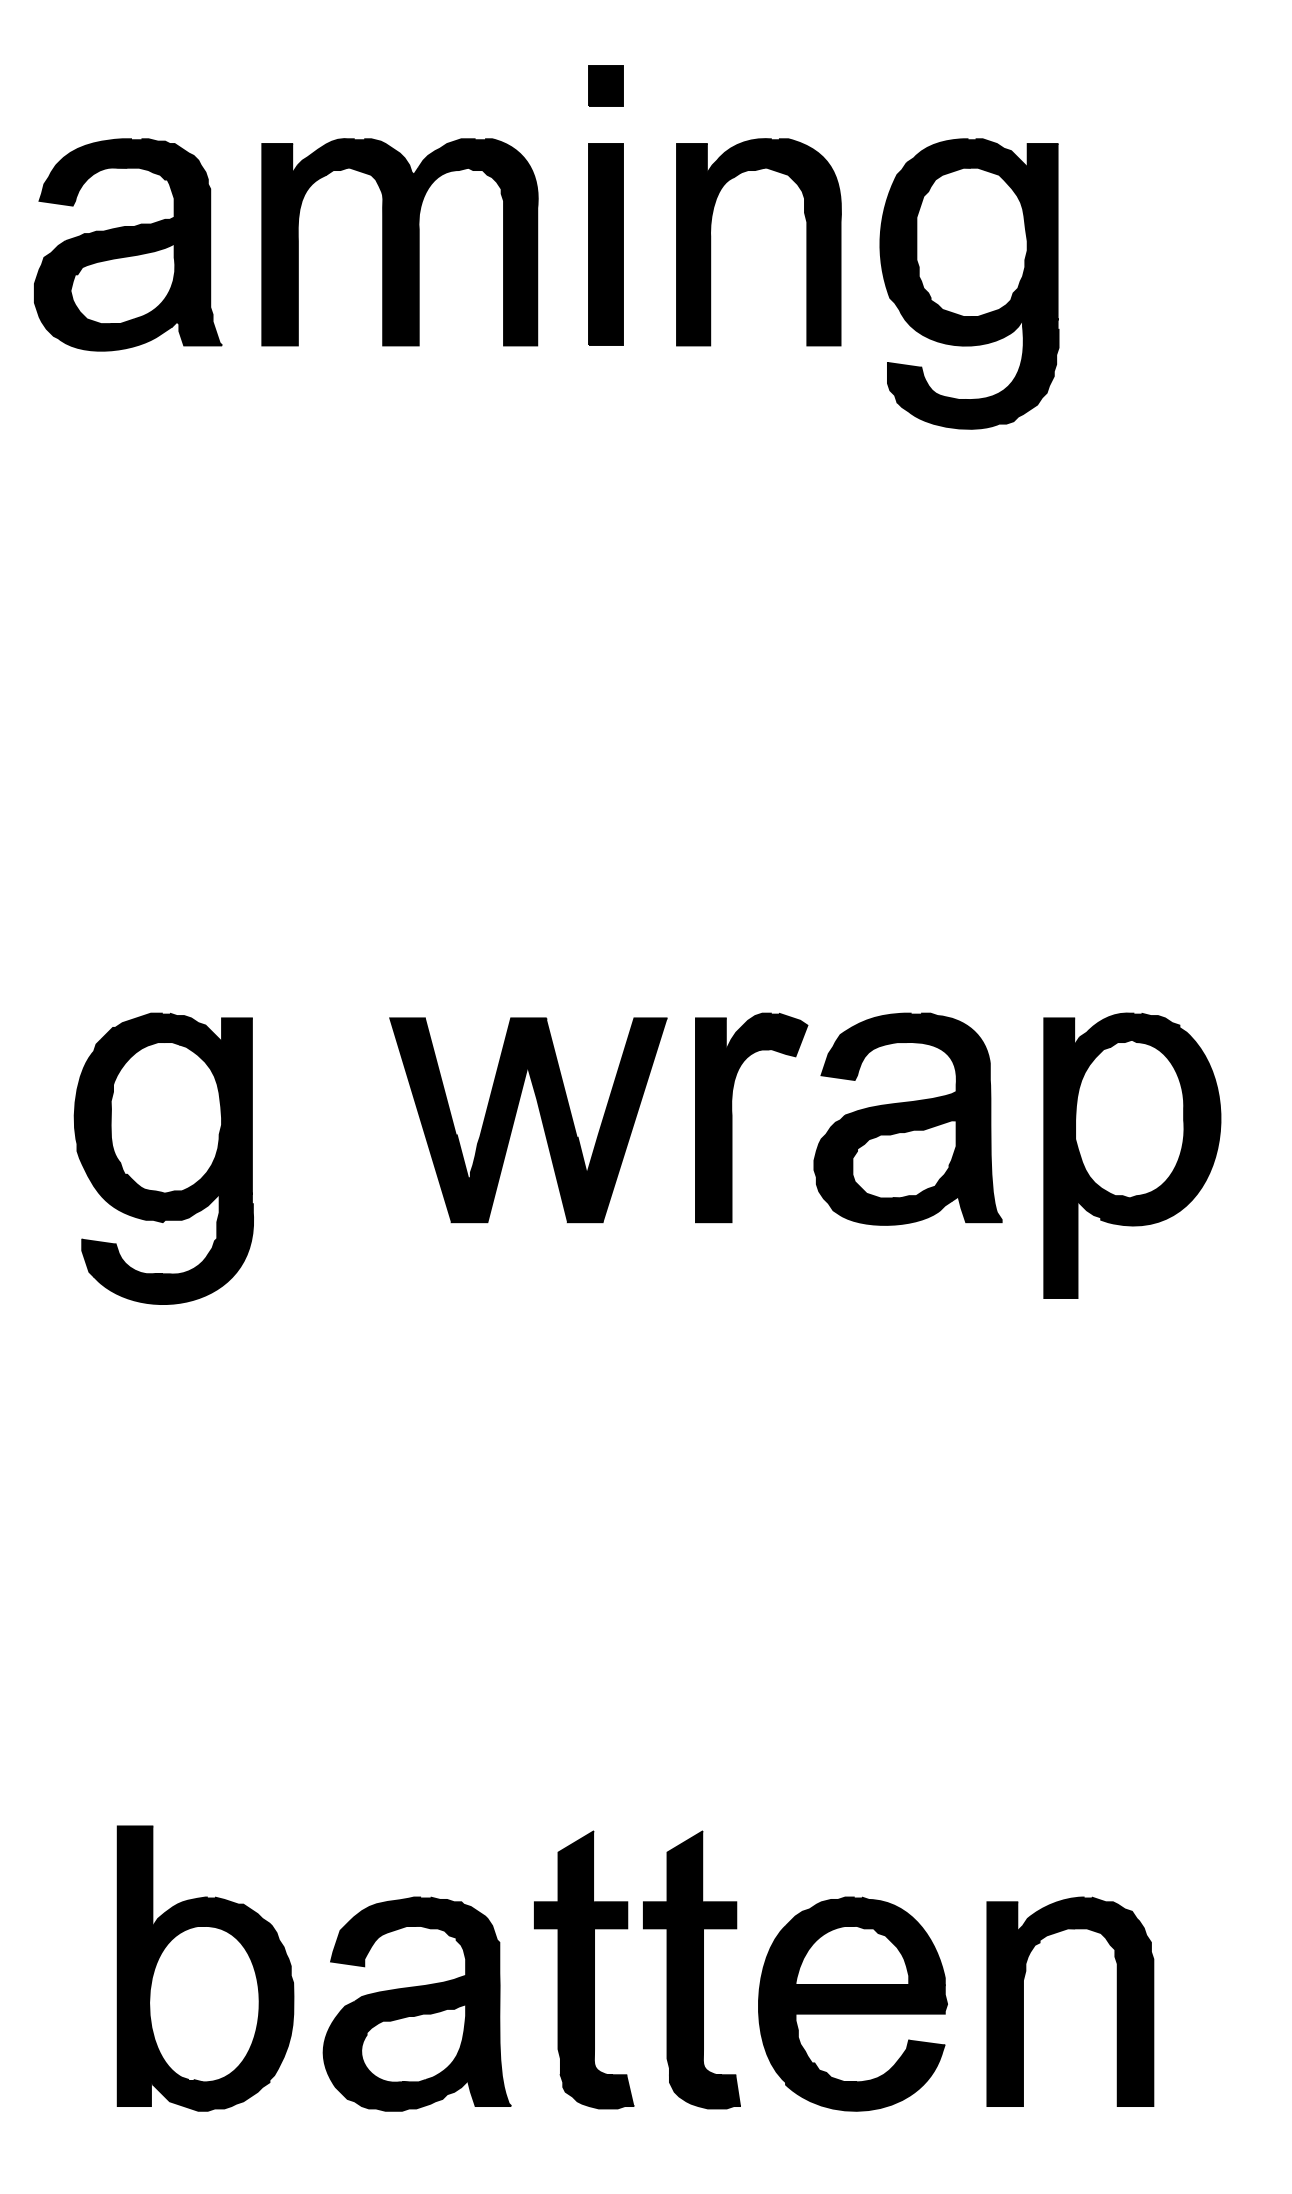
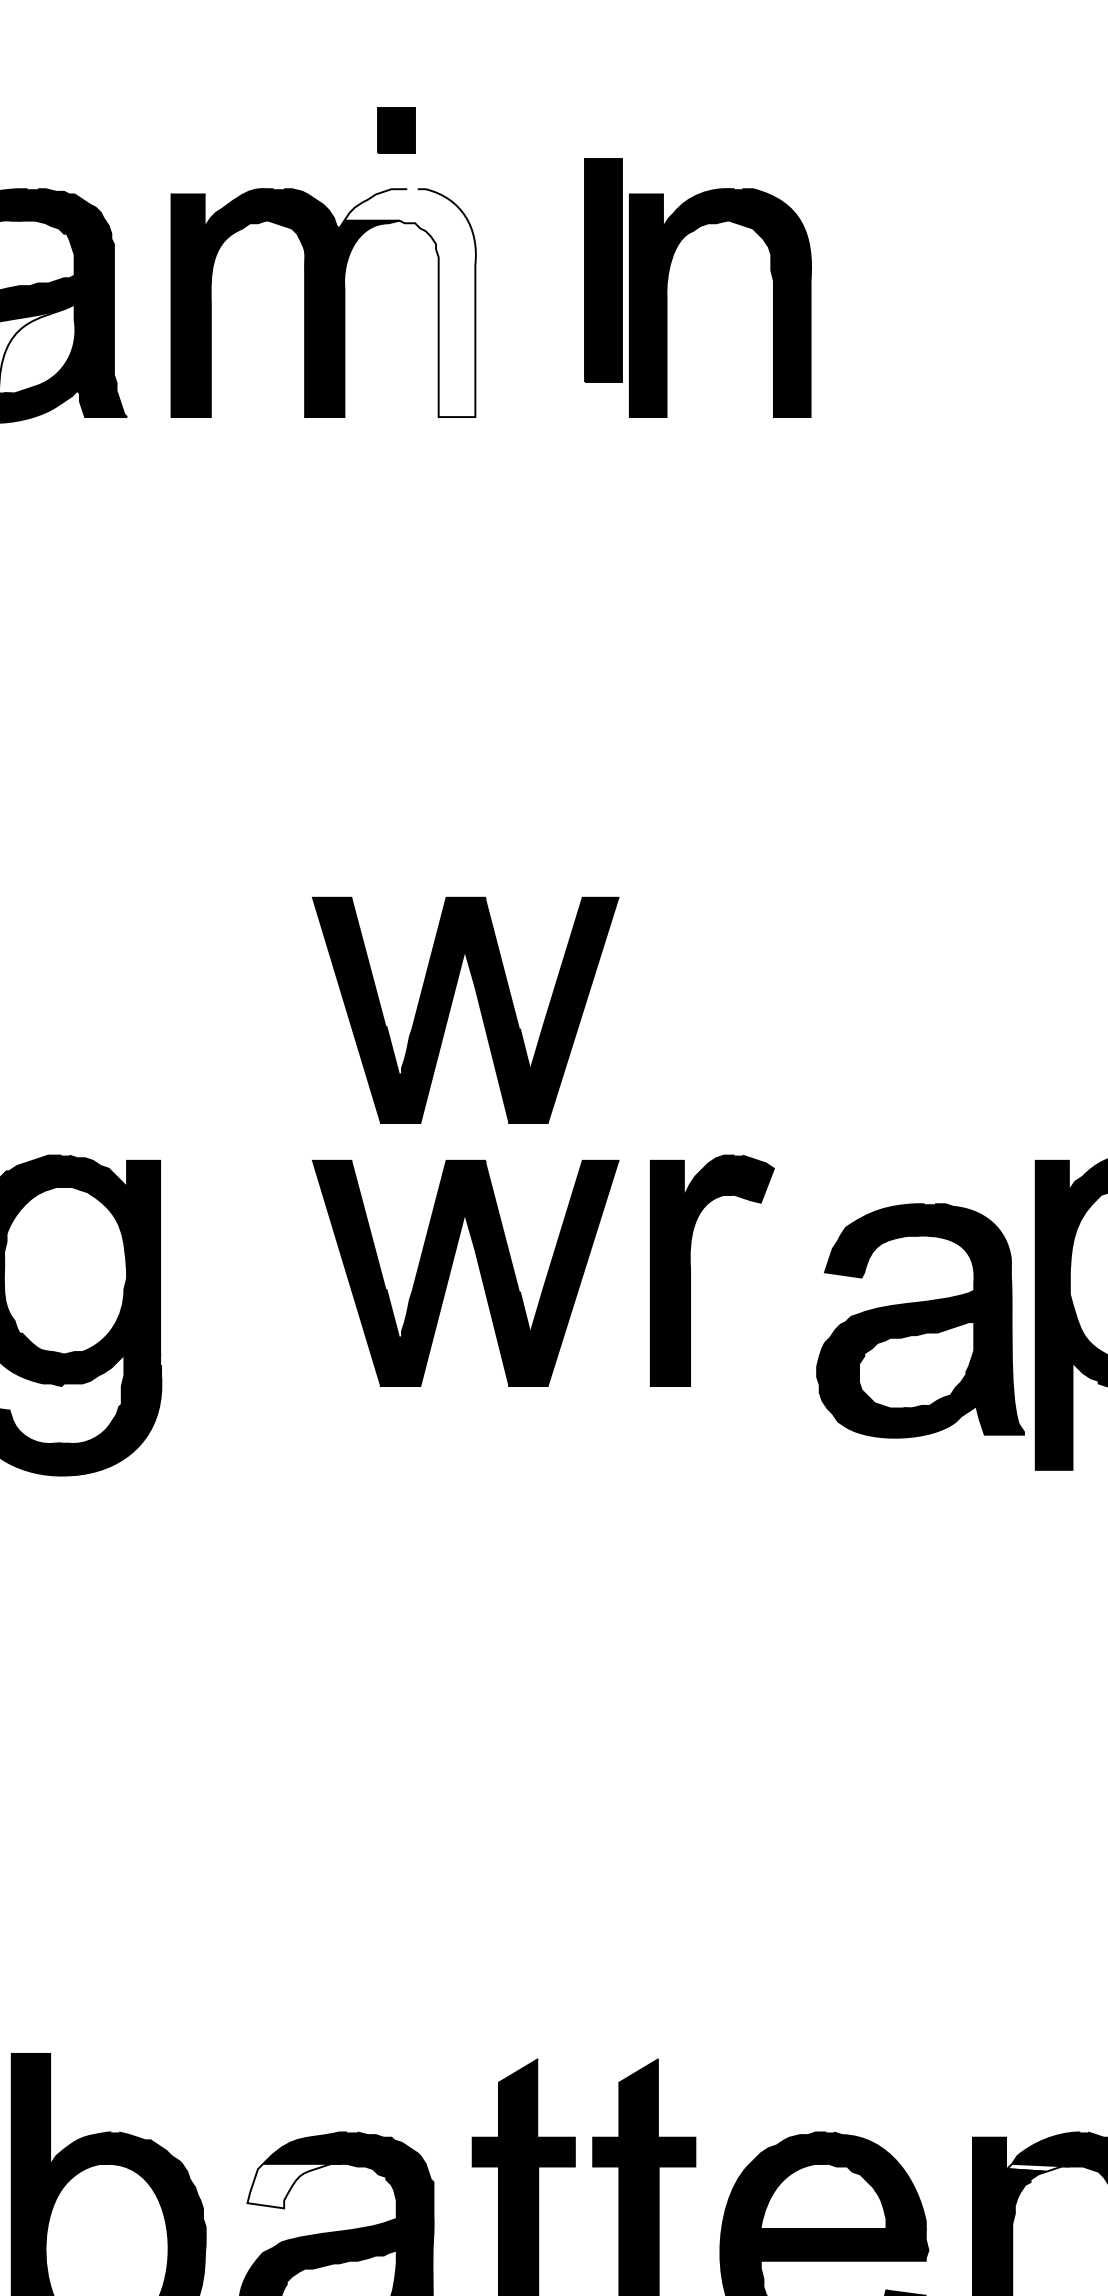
part: (605, 85) -> (396, 129), moved
fill: (477, 242) -> (409, 303), removed
part: (605, 244) -> (602, 270), moved
part: (969, 283) -> (953, 348), removed
part: (540, 879) -> (478, 1007), added
part: (907, 1118) -> (919, 1320), moved
fill: (1046, 1929) -> (1038, 2167), removed
fill: (373, 1945) -> (294, 2185), removed

